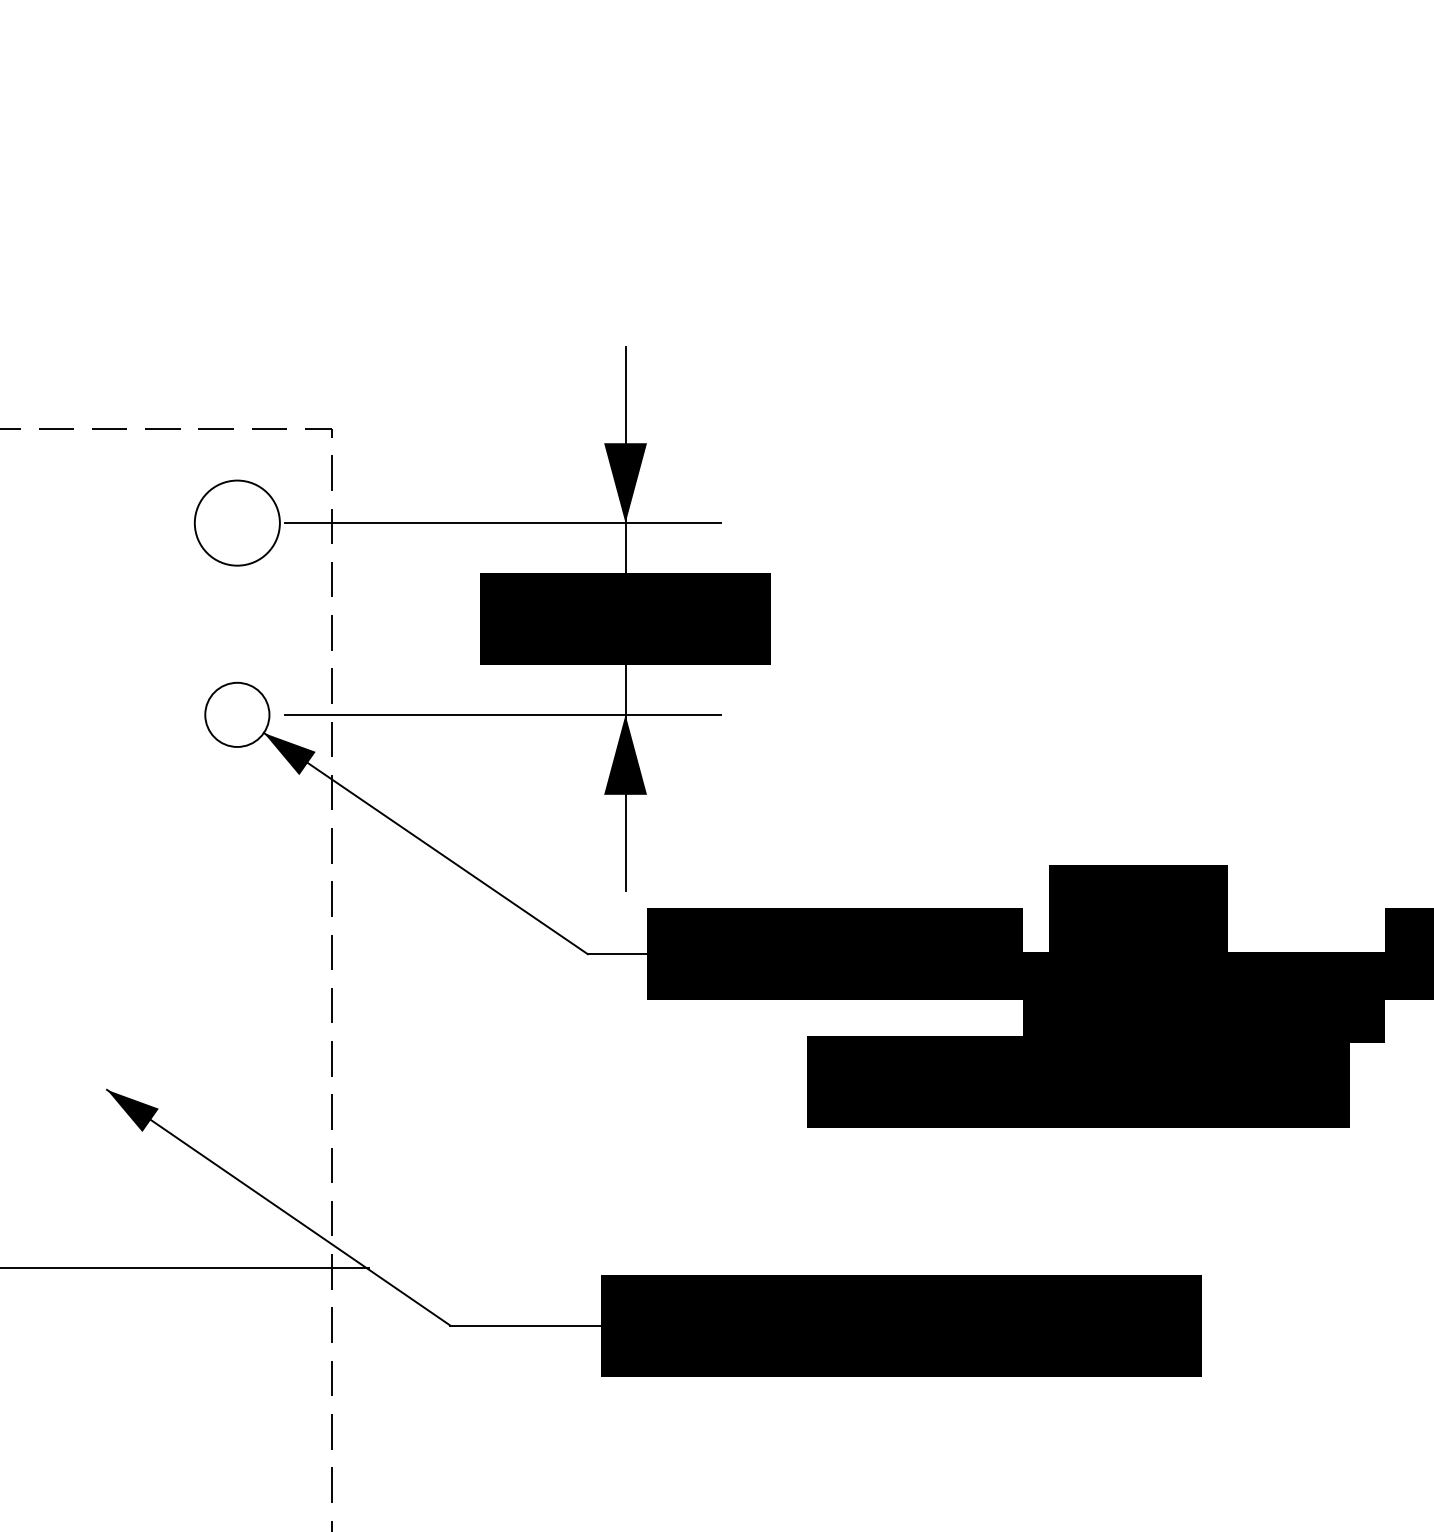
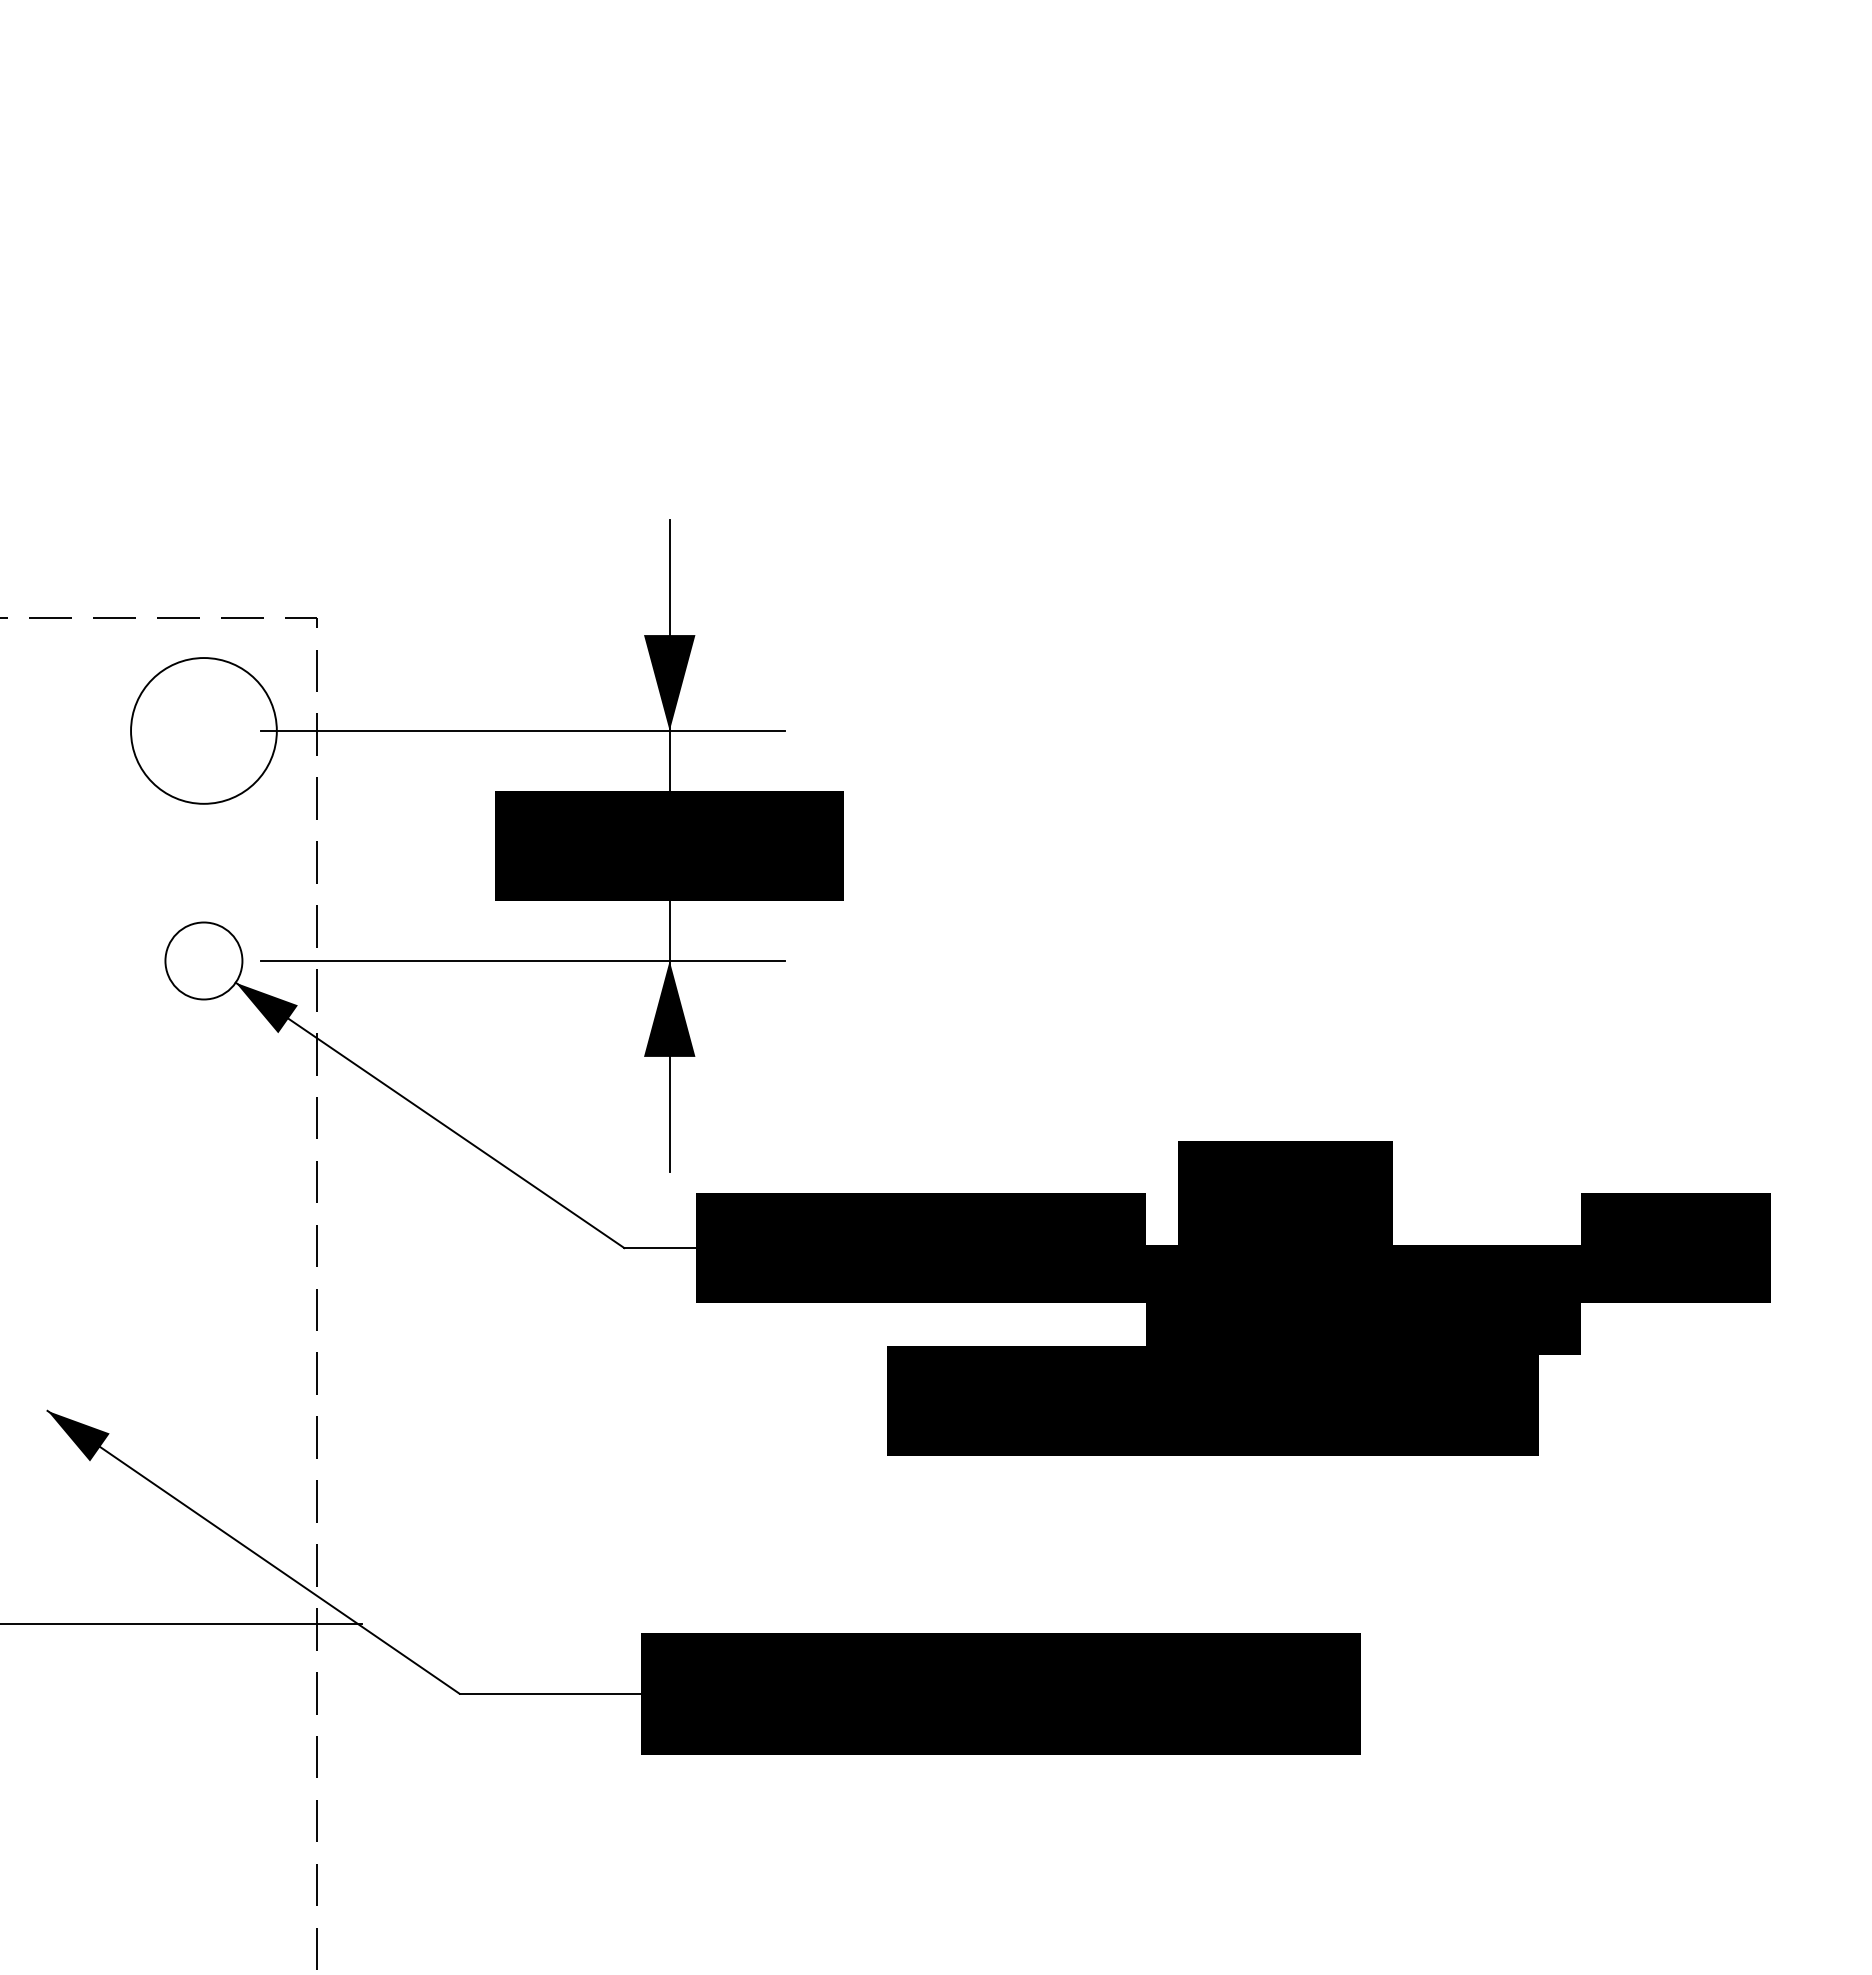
circle: (236, 522) -> (203, 730), size x1.43

